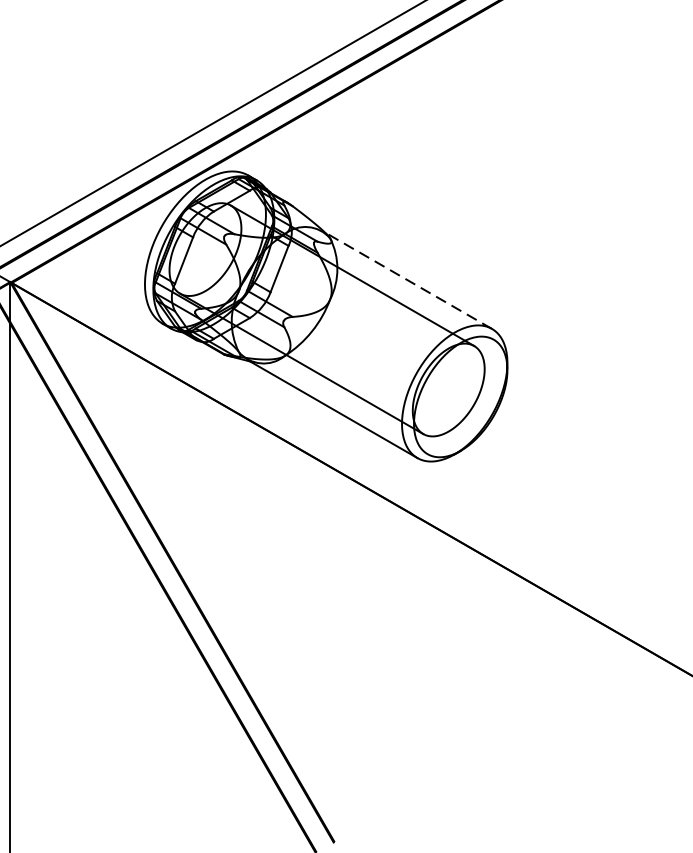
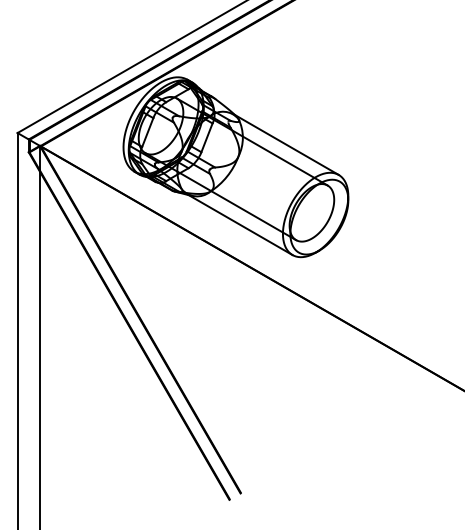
line: (406, 279) -> (285, 144), dashed -> solid

